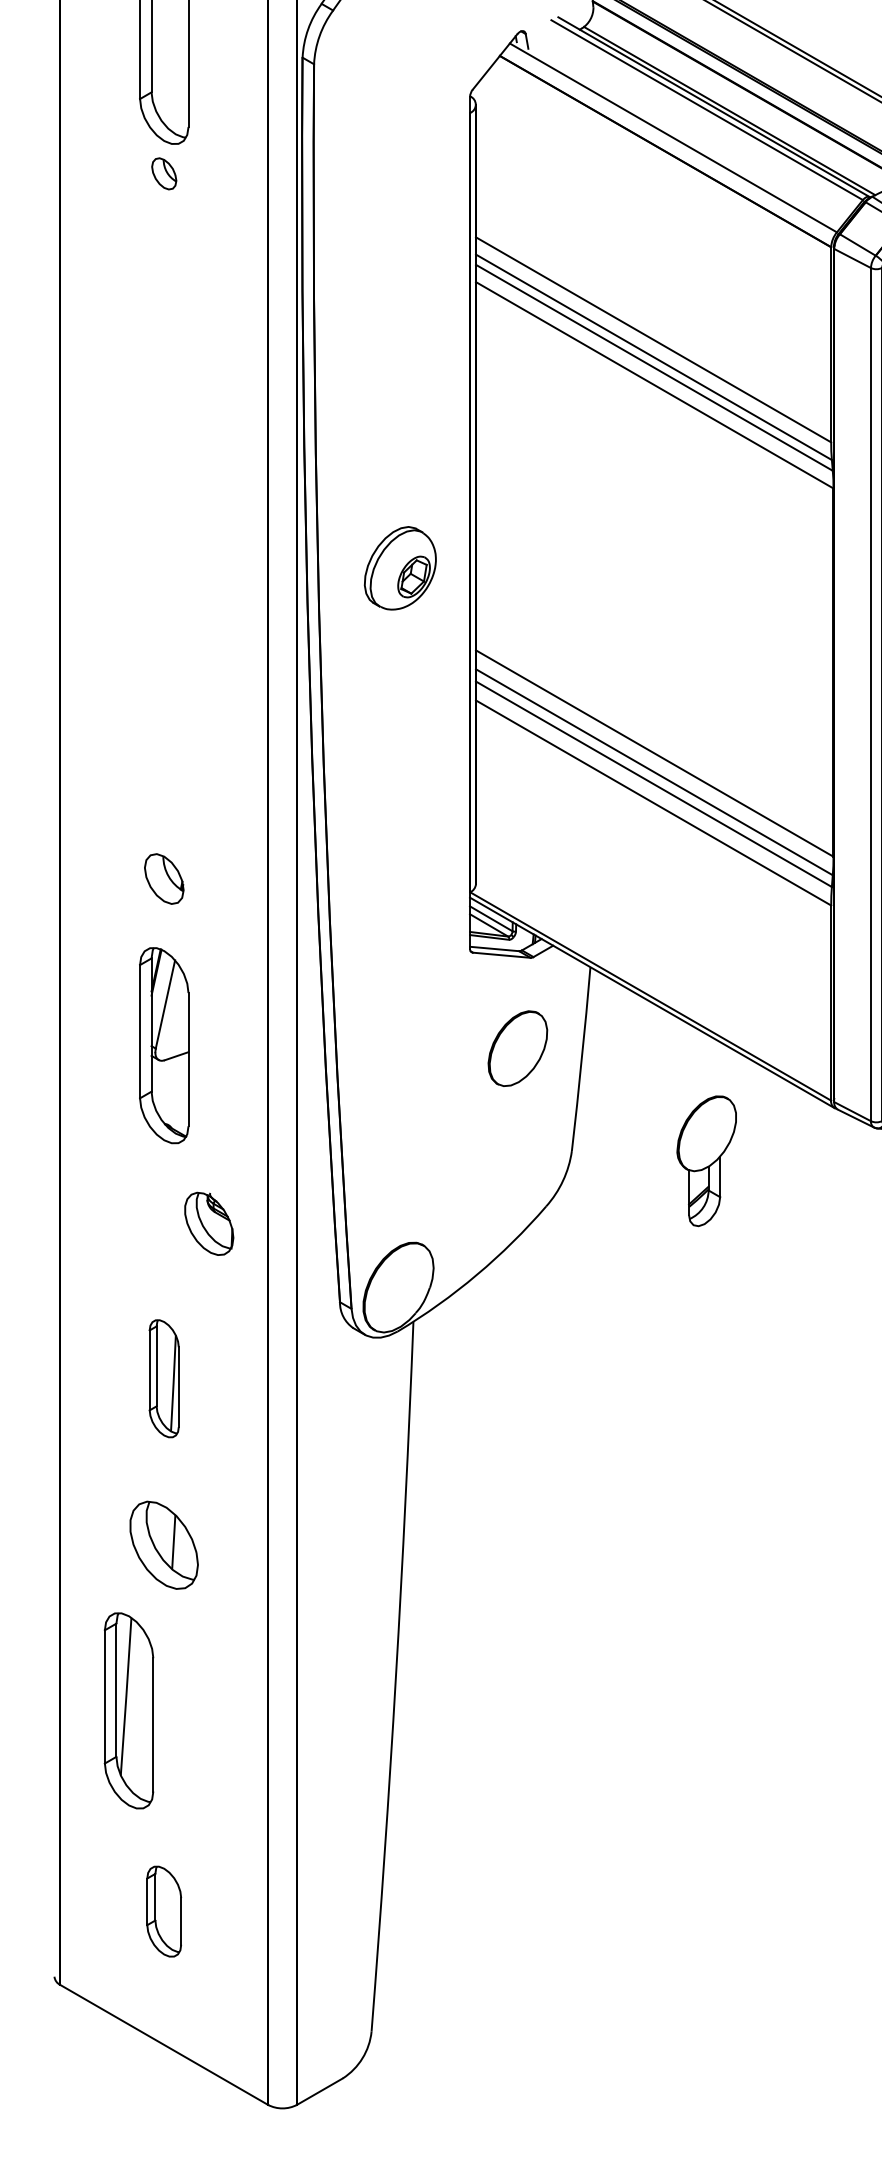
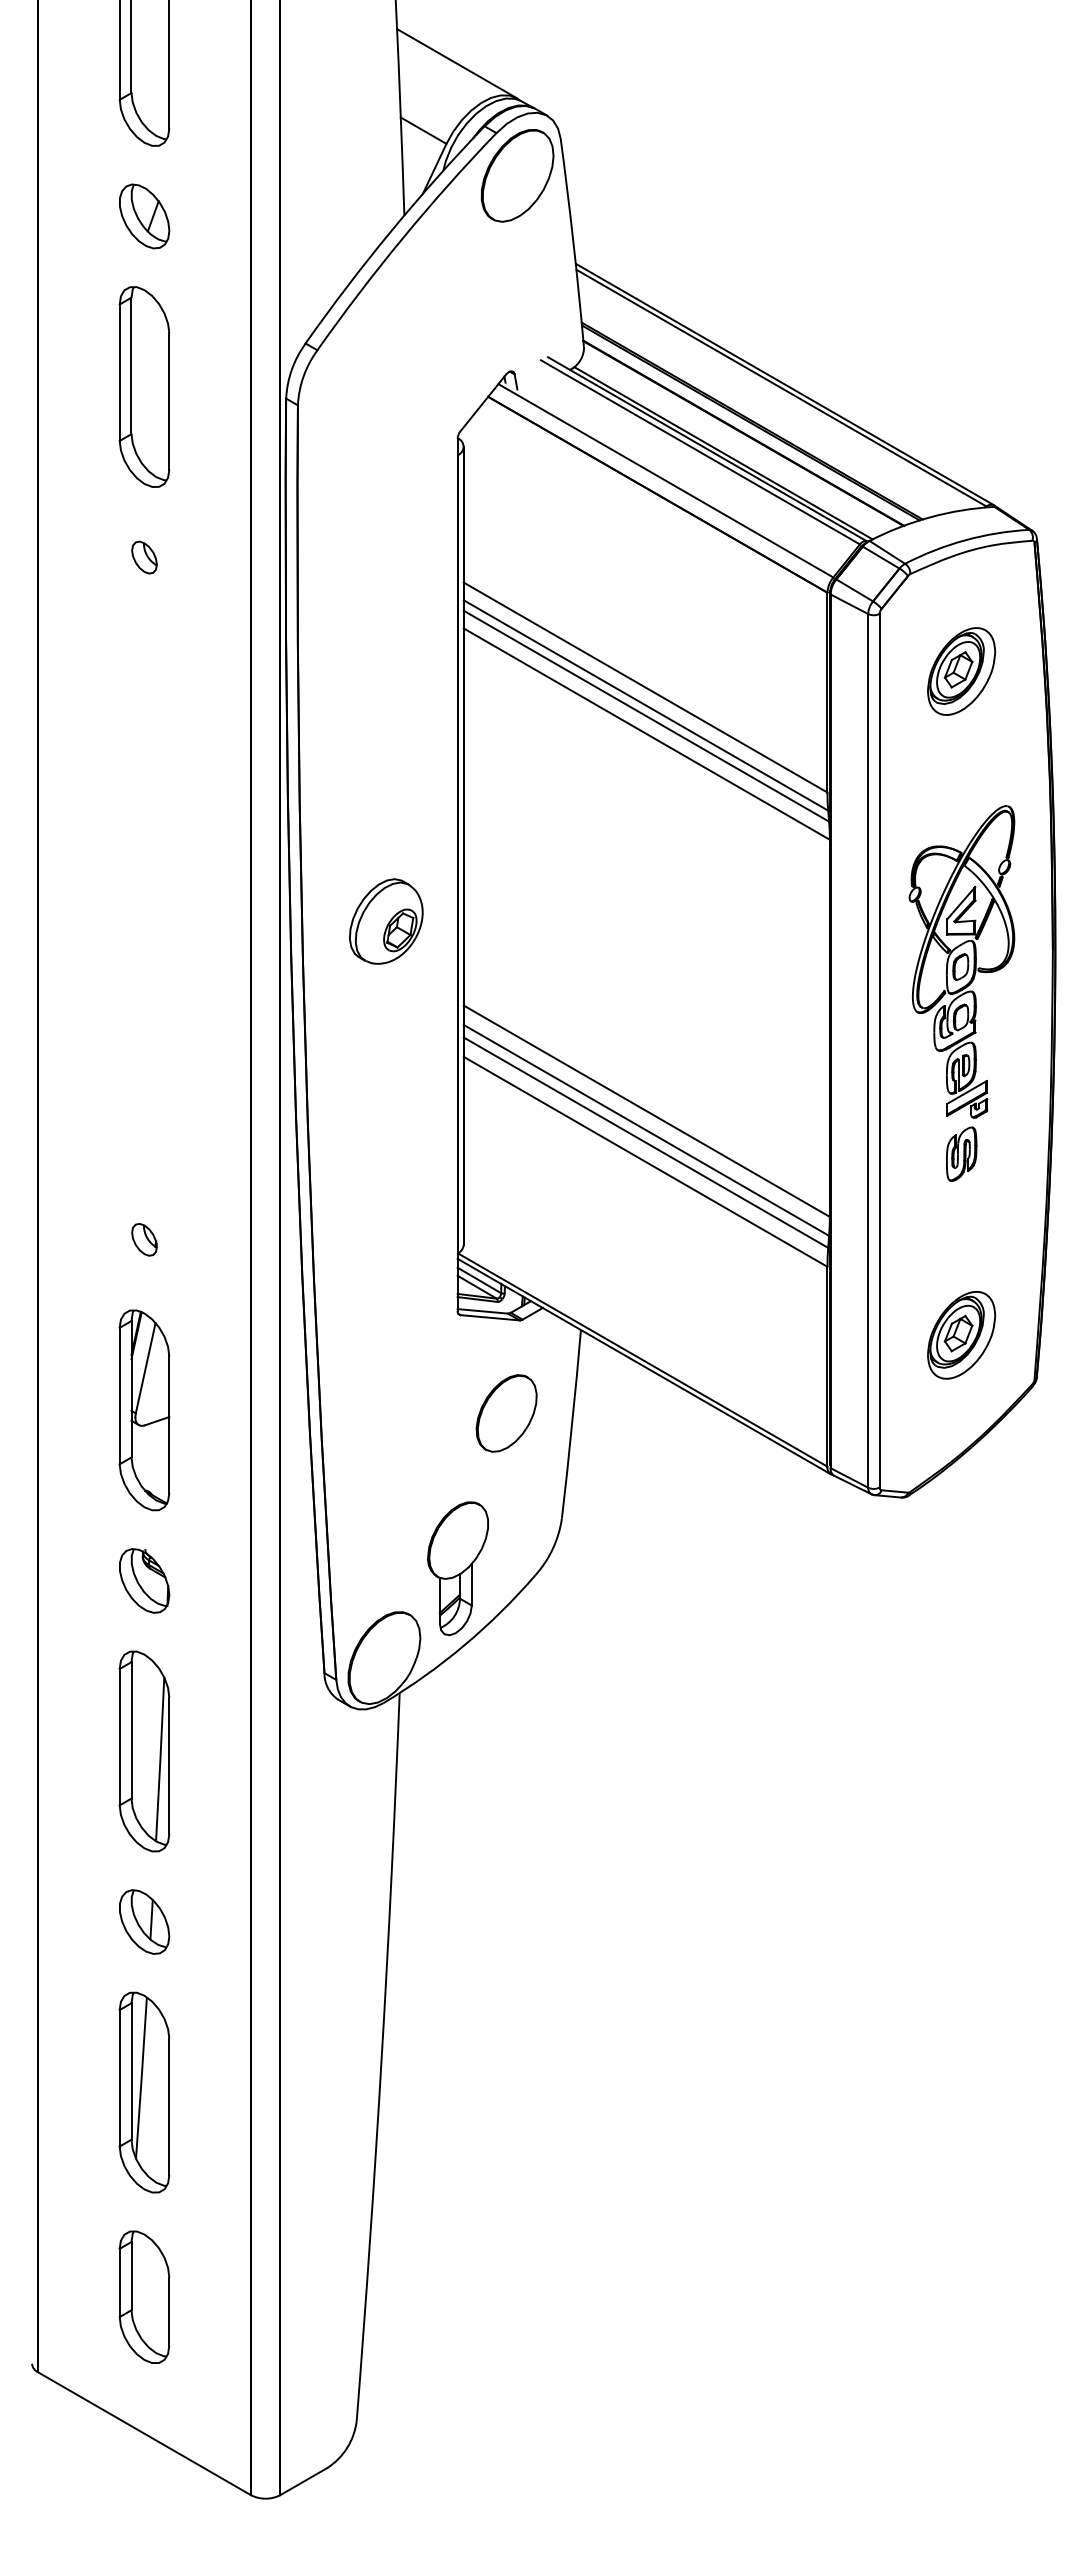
part: (164, 173) -> (144, 557), moved
part: (164, 878) -> (144, 1239), size x0.62
part: (706, 1161) -> (457, 1568), moved
part: (209, 1223) -> (144, 1580), moved
part: (164, 1378) -> (144, 1751), size x1.67
part: (164, 1544) -> (144, 1921), size x0.71
part: (129, 1710) -> (144, 2092), moved
part: (164, 1910) -> (144, 2296), size x1.43

